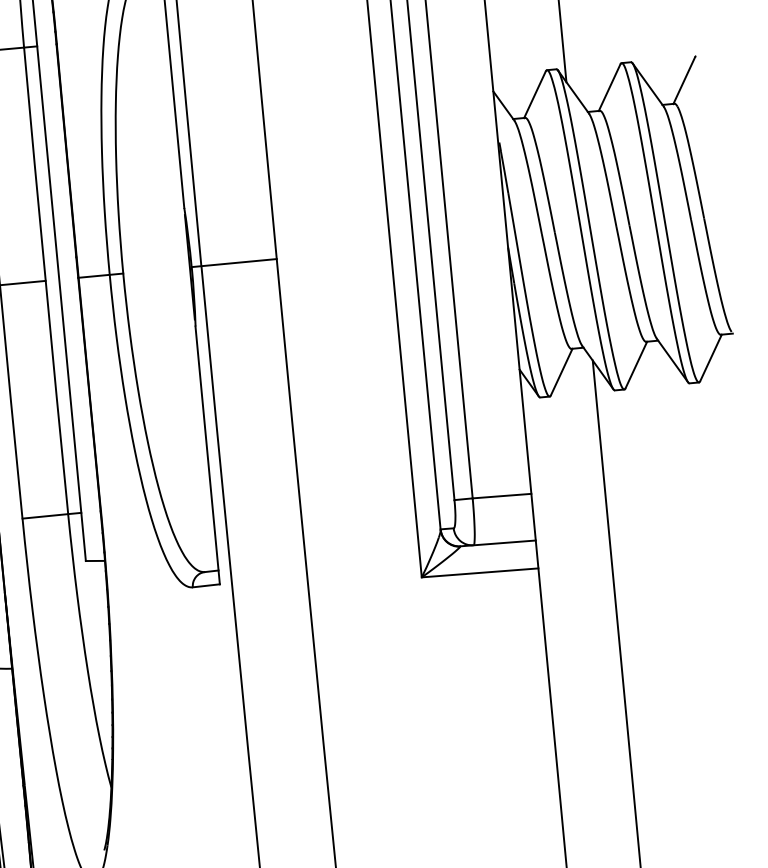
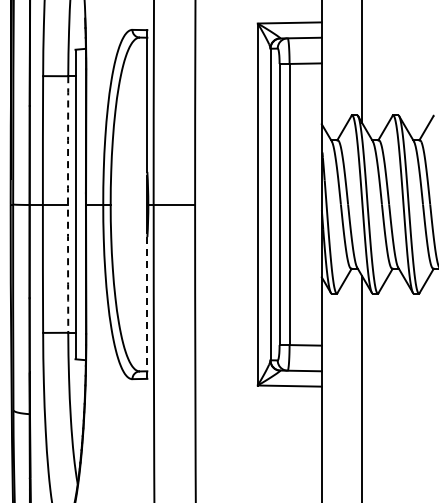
arc: (46, 280) -> (68, 204), solid -> dashed
line: (208, 456) -> (147, 308), solid -> dashed

